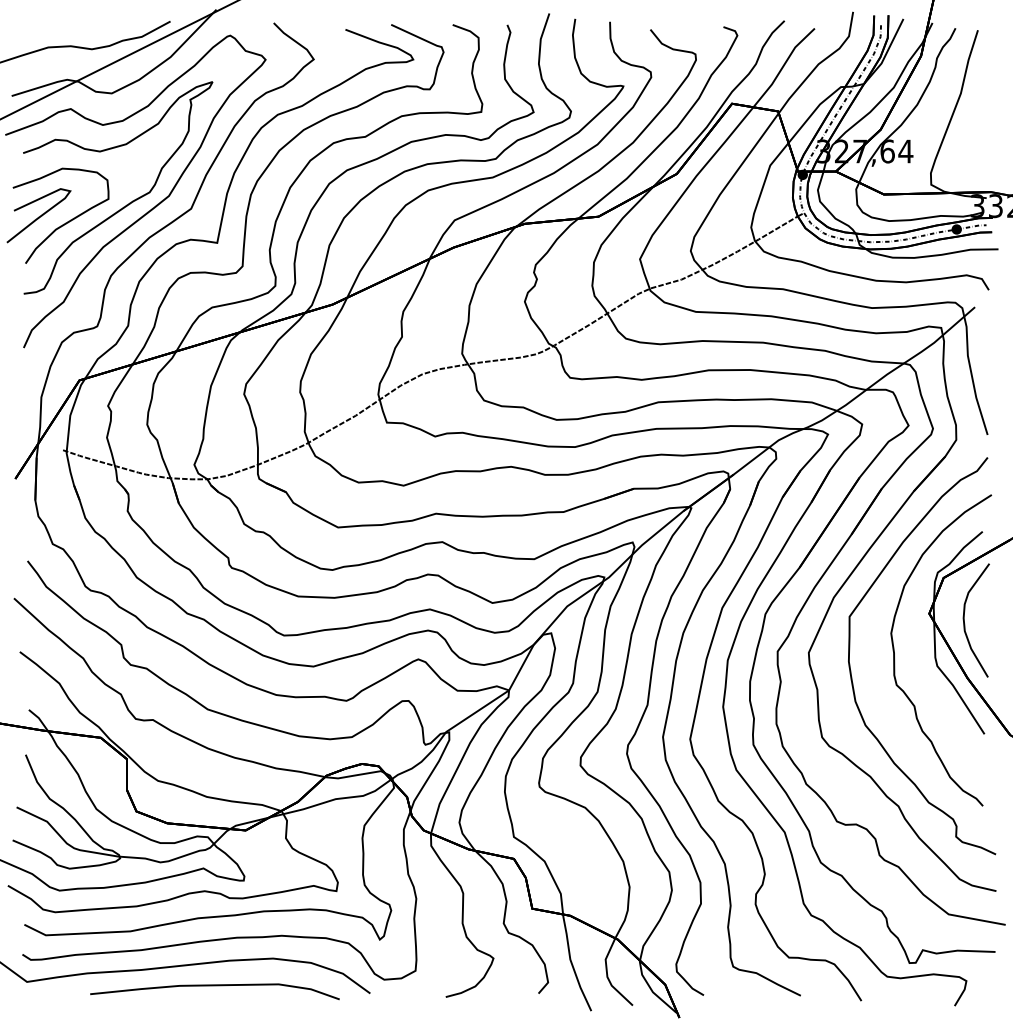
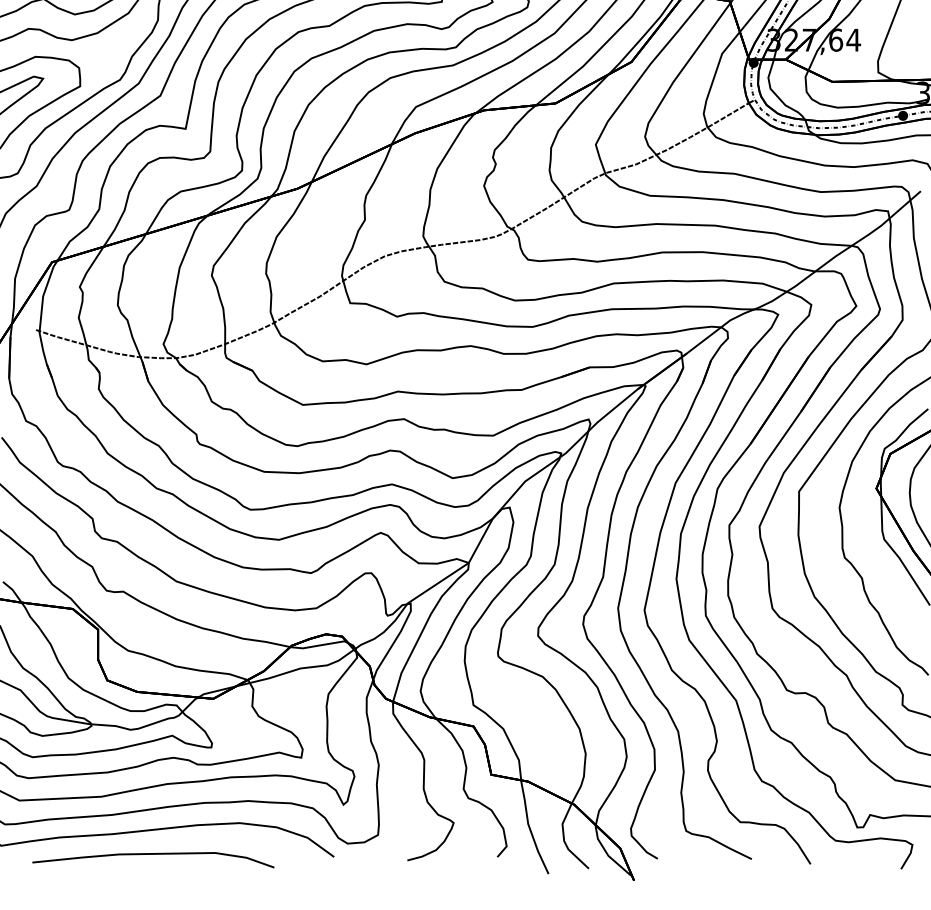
curve: (214, 986) -> (152, 855), moved

